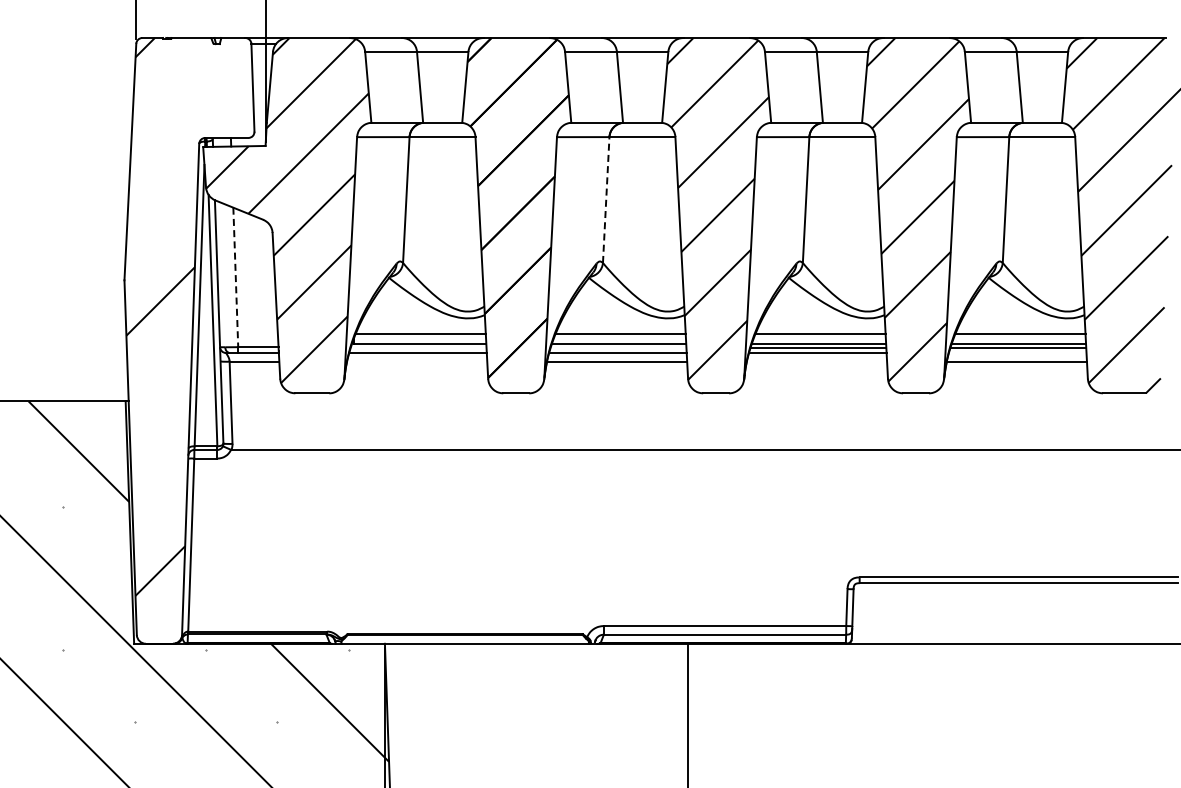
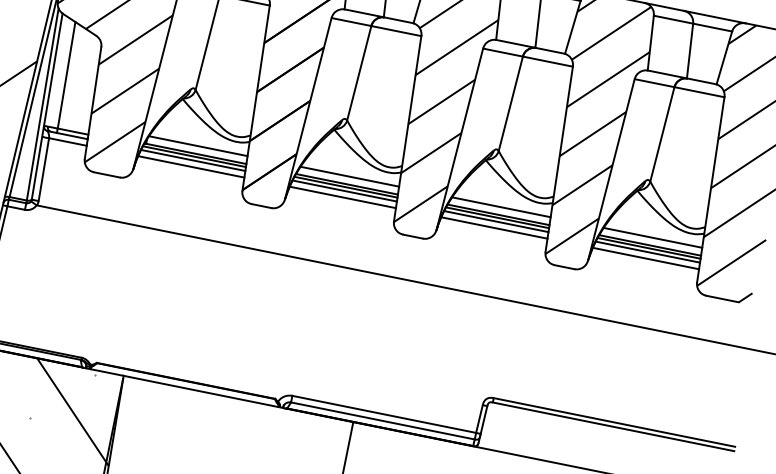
line: (606, 200) -> (359, 73), dashed -> solid
line: (235, 277) -> (66, 75), dashed -> solid
line: (418, 347) -> (194, 156), added
line: (618, 347) -> (346, 186), added
line: (1017, 353) -> (647, 252), added
line: (417, 361) -> (191, 166), added
line: (817, 361) -> (494, 227), added

